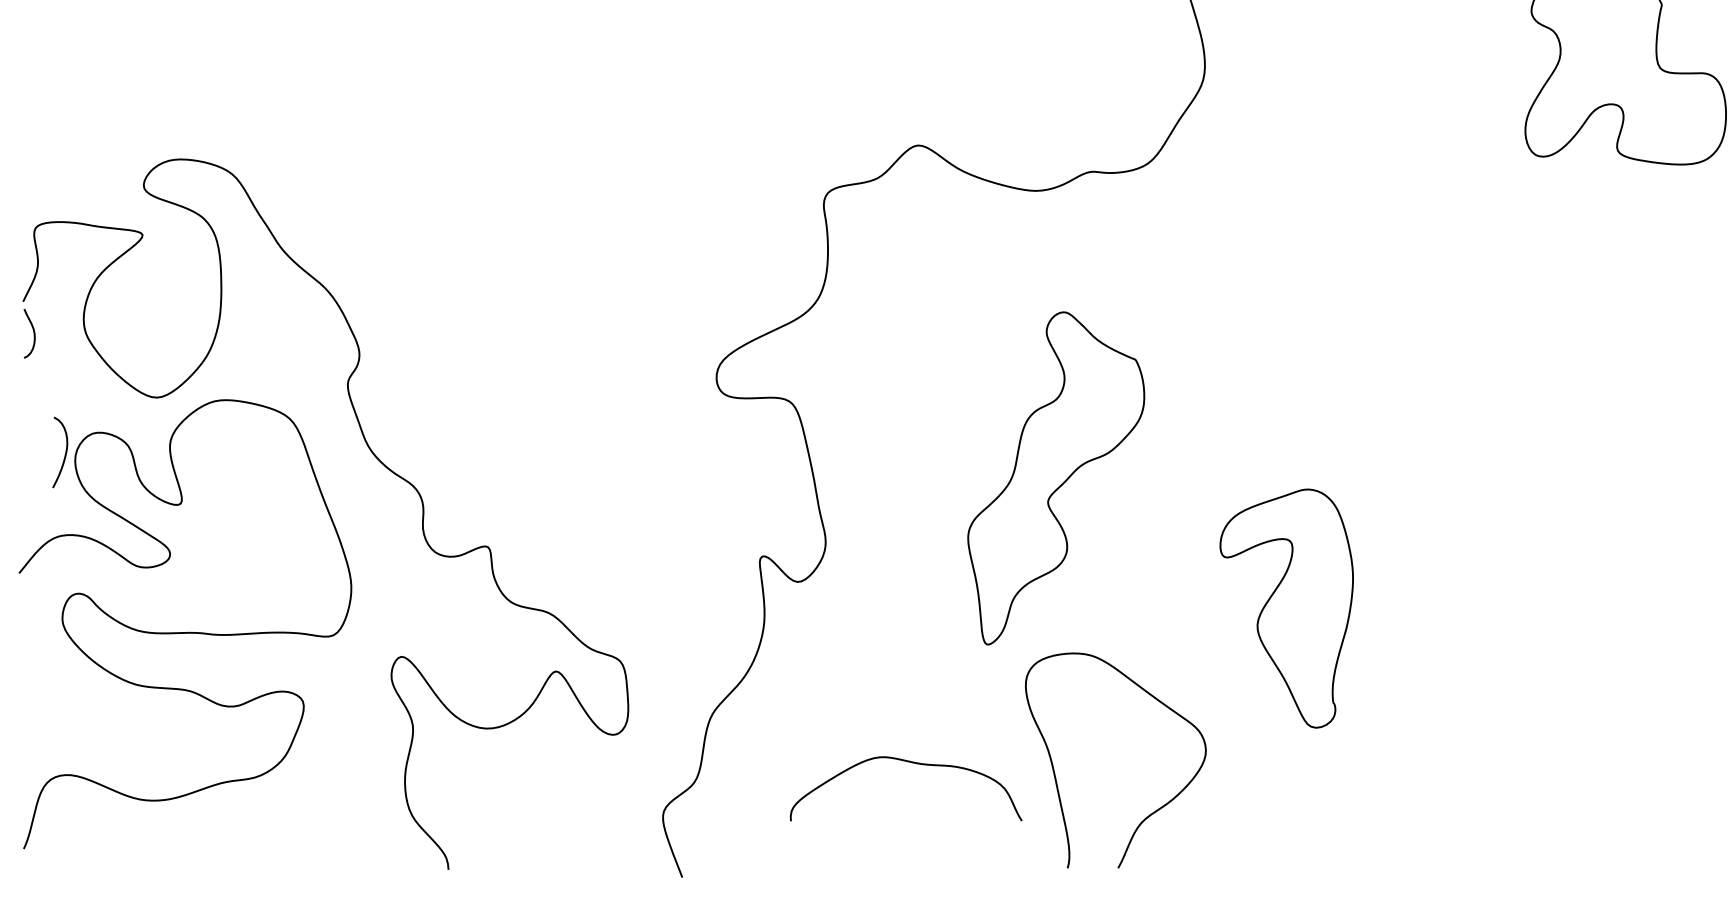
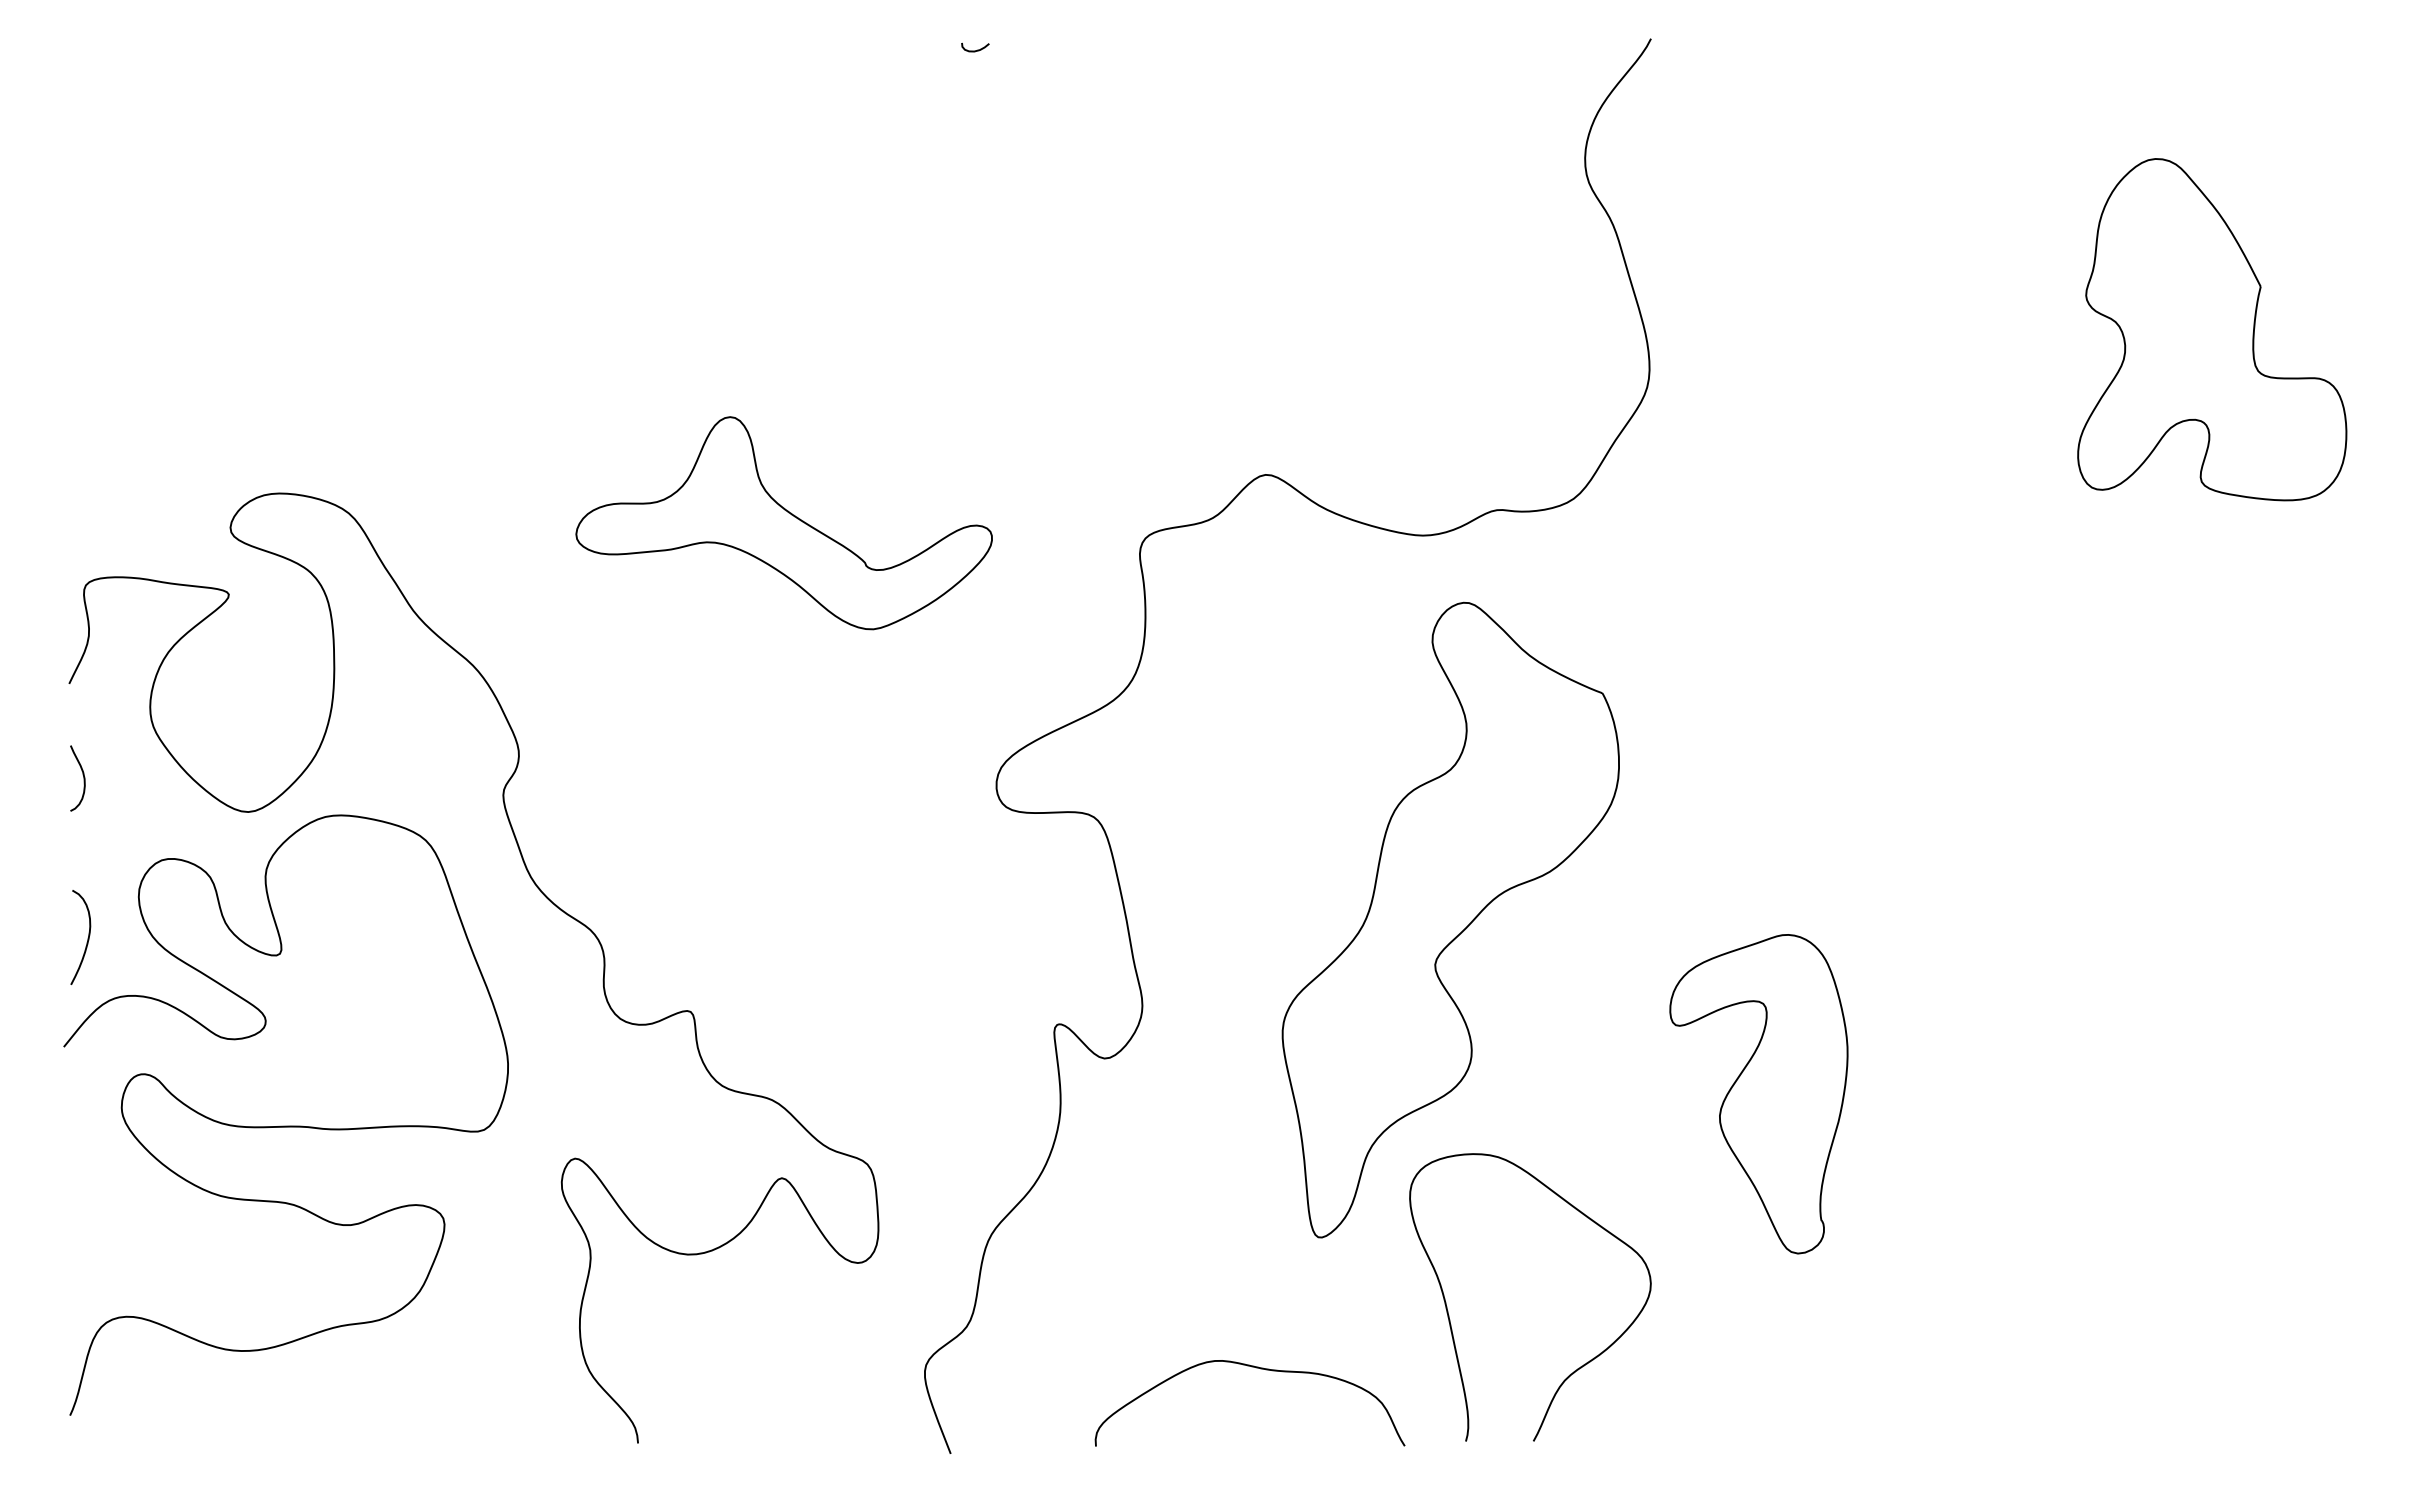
part: (557, 181) -> (783, 523), added
curve: (33, 333) -> (83, 778), moved
curve: (65, 453) -> (87, 938), moved
part: (1056, 477) -> (1450, 919), size x1.43
curve: (911, 762) -> (1256, 1368), moved

